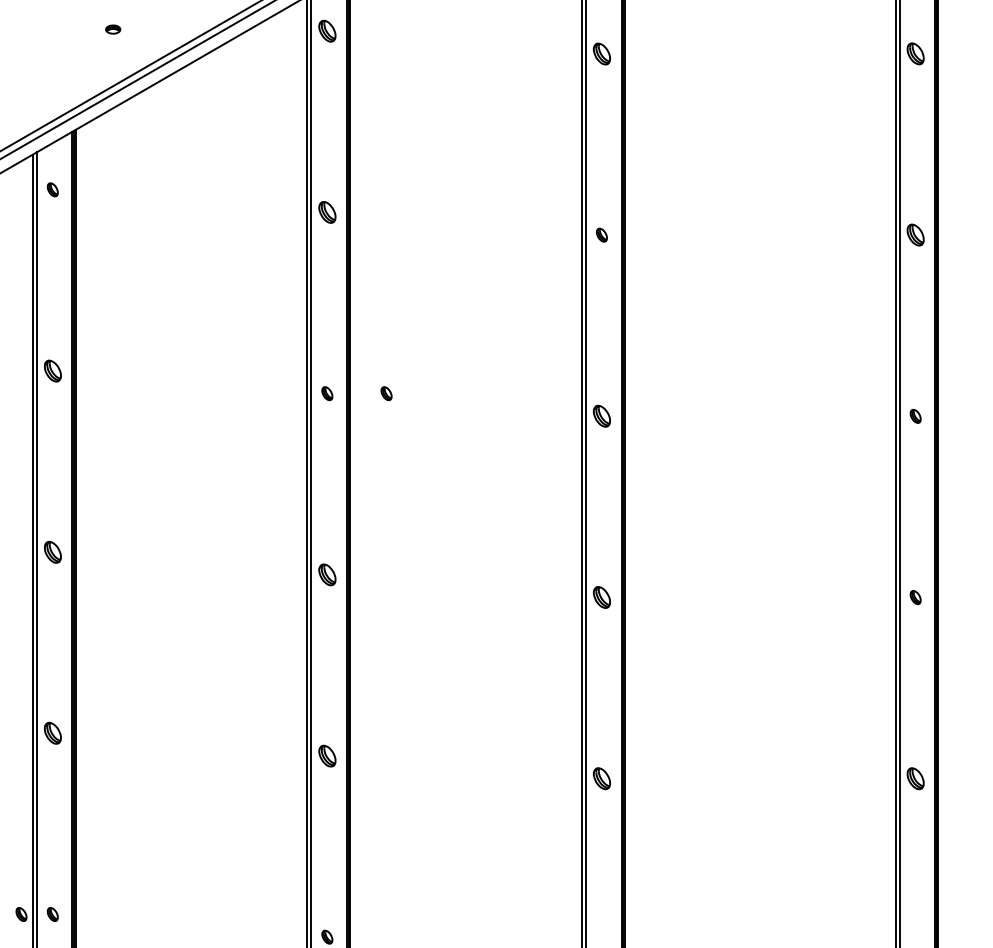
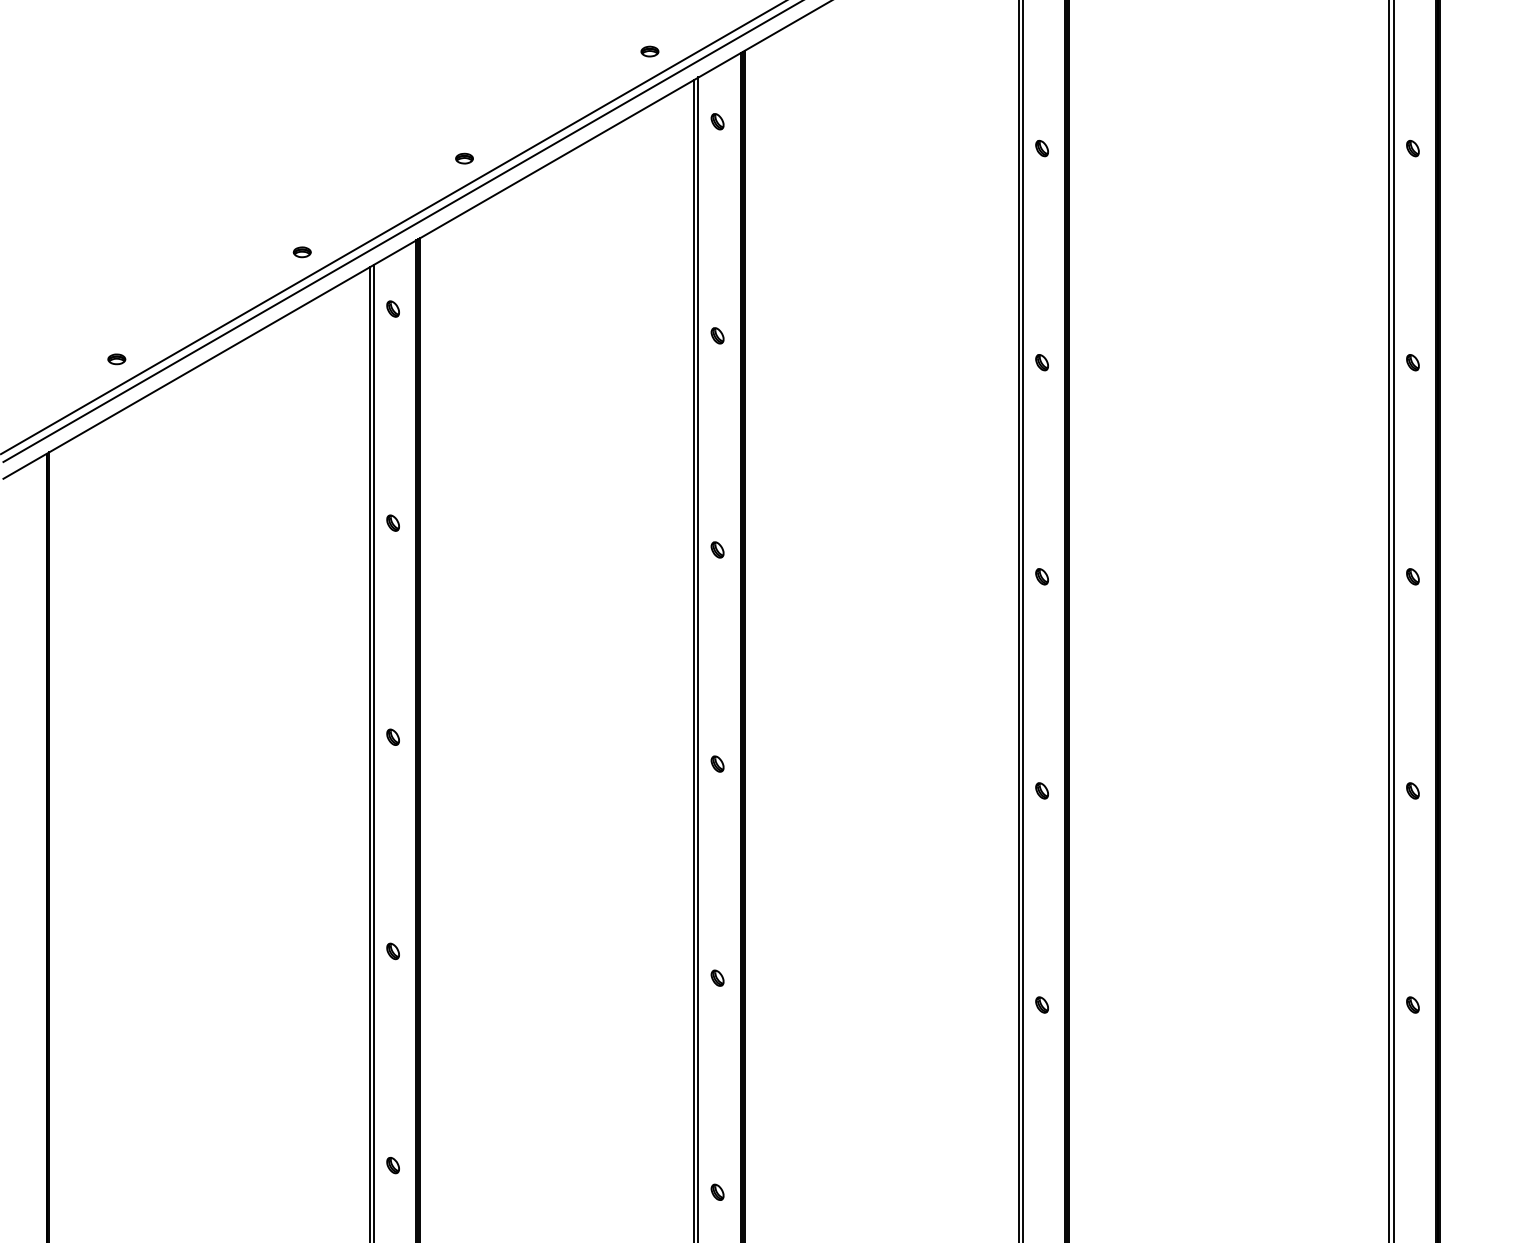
part: (113, 29) -> (464, 158), moved
part: (327, 31) -> (717, 121), size x0.62
part: (601, 53) -> (1041, 148), size x0.62
part: (915, 53) -> (1412, 148), size x0.62
part: (327, 212) -> (717, 335), size x0.62
part: (915, 235) -> (1412, 362), size x0.62
part: (52, 370) -> (392, 522), size x0.62
part: (386, 393) -> (787, 549), removed
part: (601, 416) -> (1041, 576), size x0.62
part: (52, 551) -> (392, 736), size x0.62
part: (327, 574) -> (717, 763), size x0.62
part: (601, 597) -> (1041, 790), size x0.62
part: (52, 733) -> (392, 951), size x0.62
part: (327, 755) -> (717, 977), size x0.62
part: (601, 778) -> (1041, 1004), size x0.62
part: (915, 778) -> (1412, 1004), size x0.62
part: (20, 914) -> (355, 1165), removed

